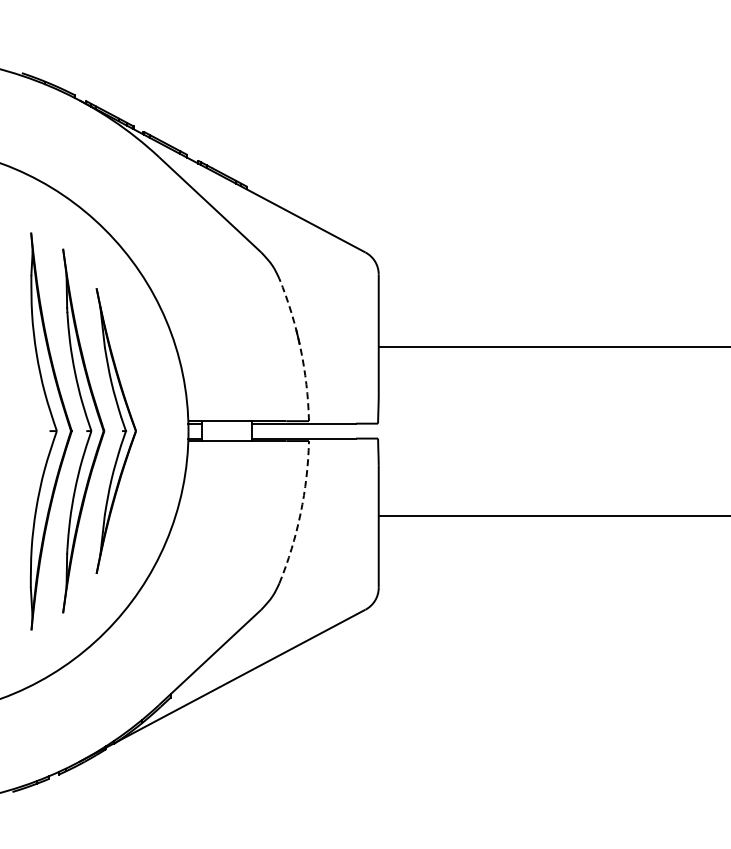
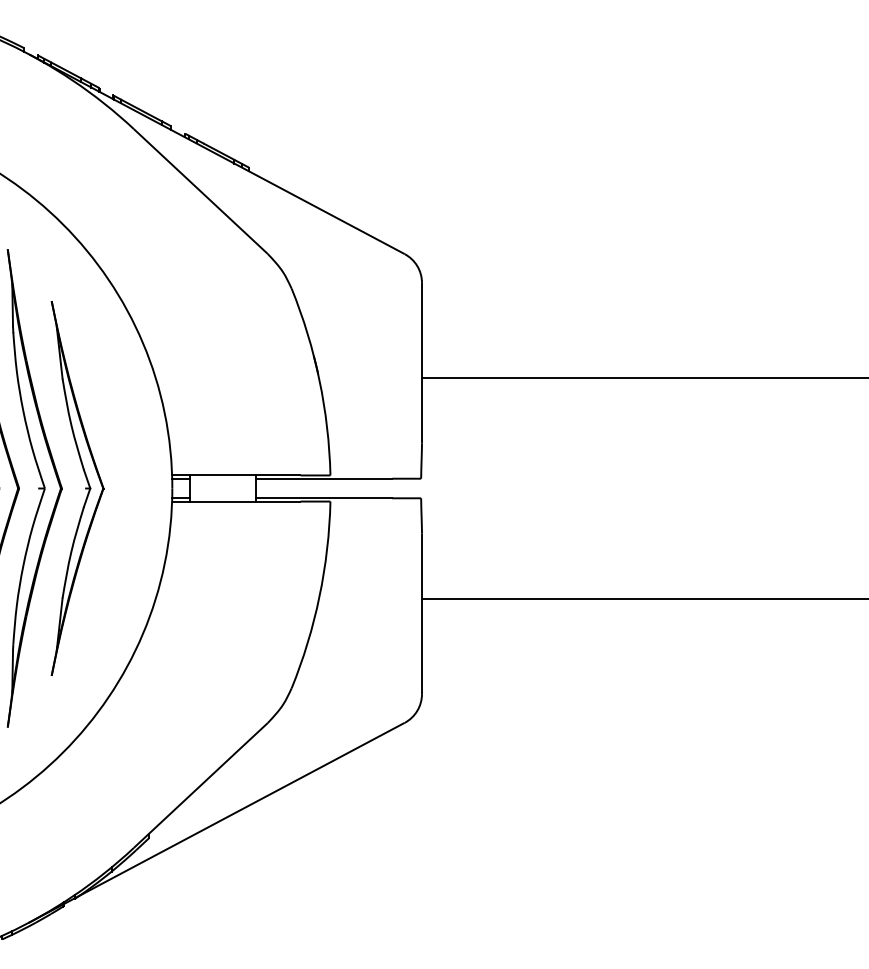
arc: (300, 348) -> (319, 380), dashed -> solid
arc: (300, 513) -> (319, 596), dashed -> solid

